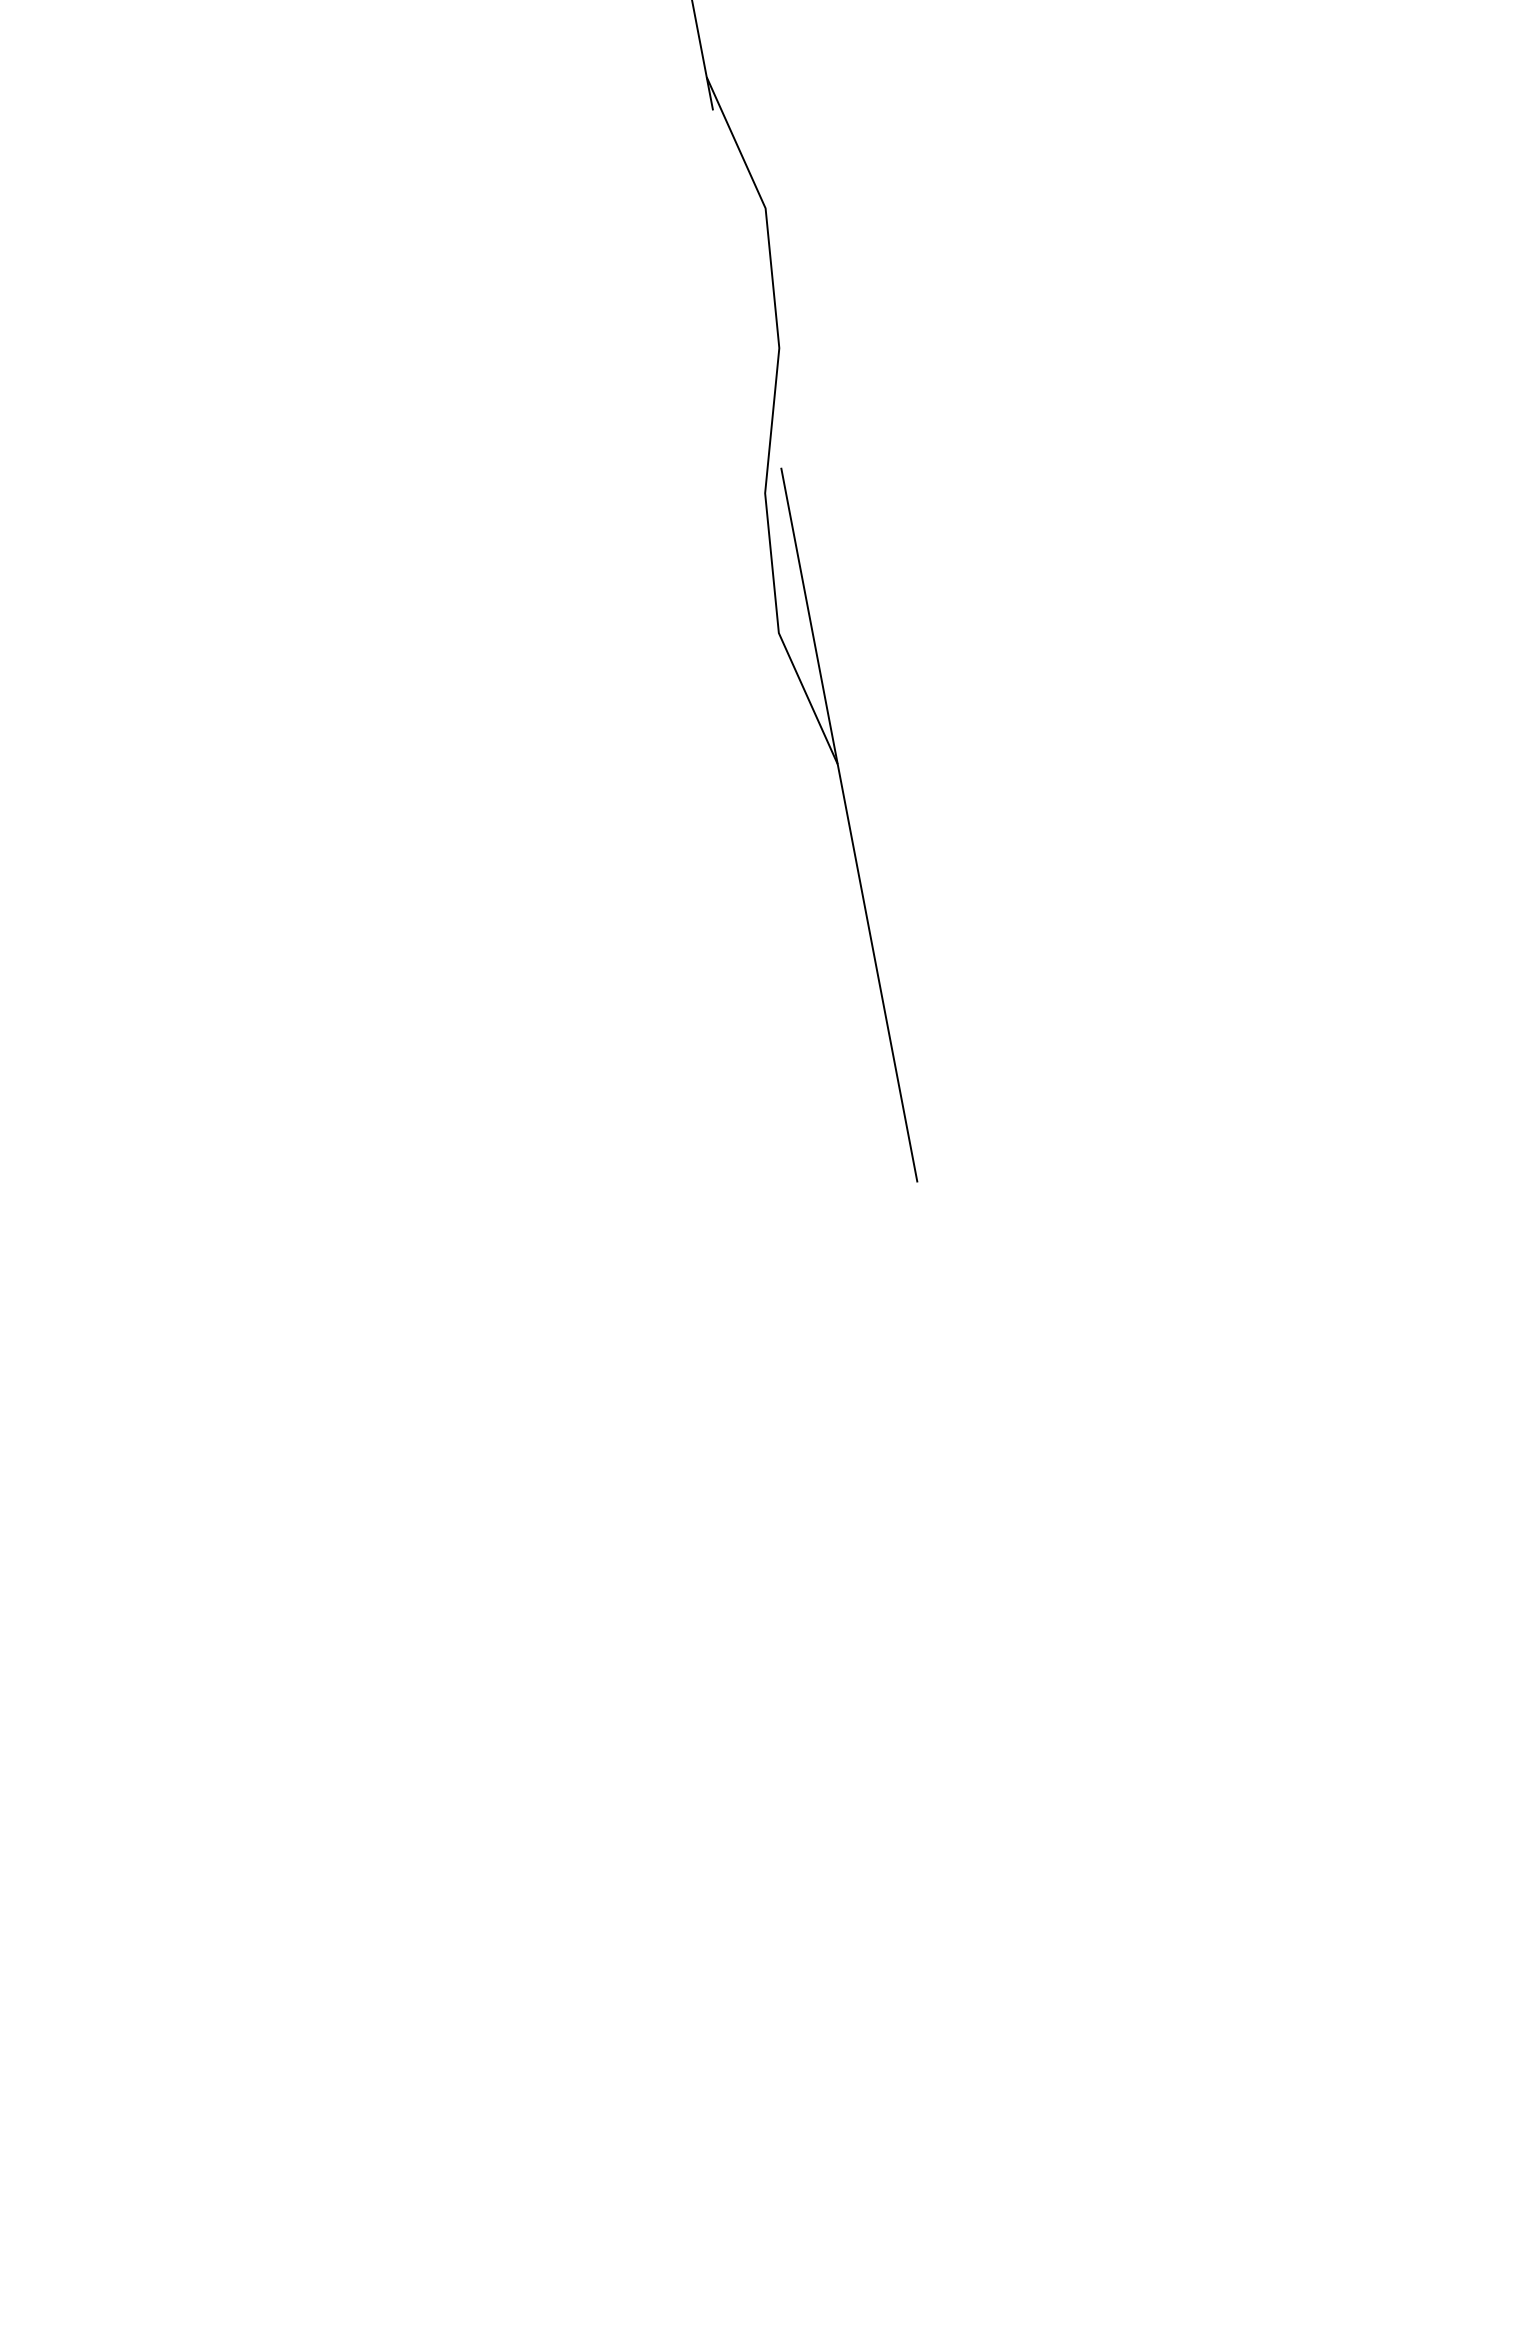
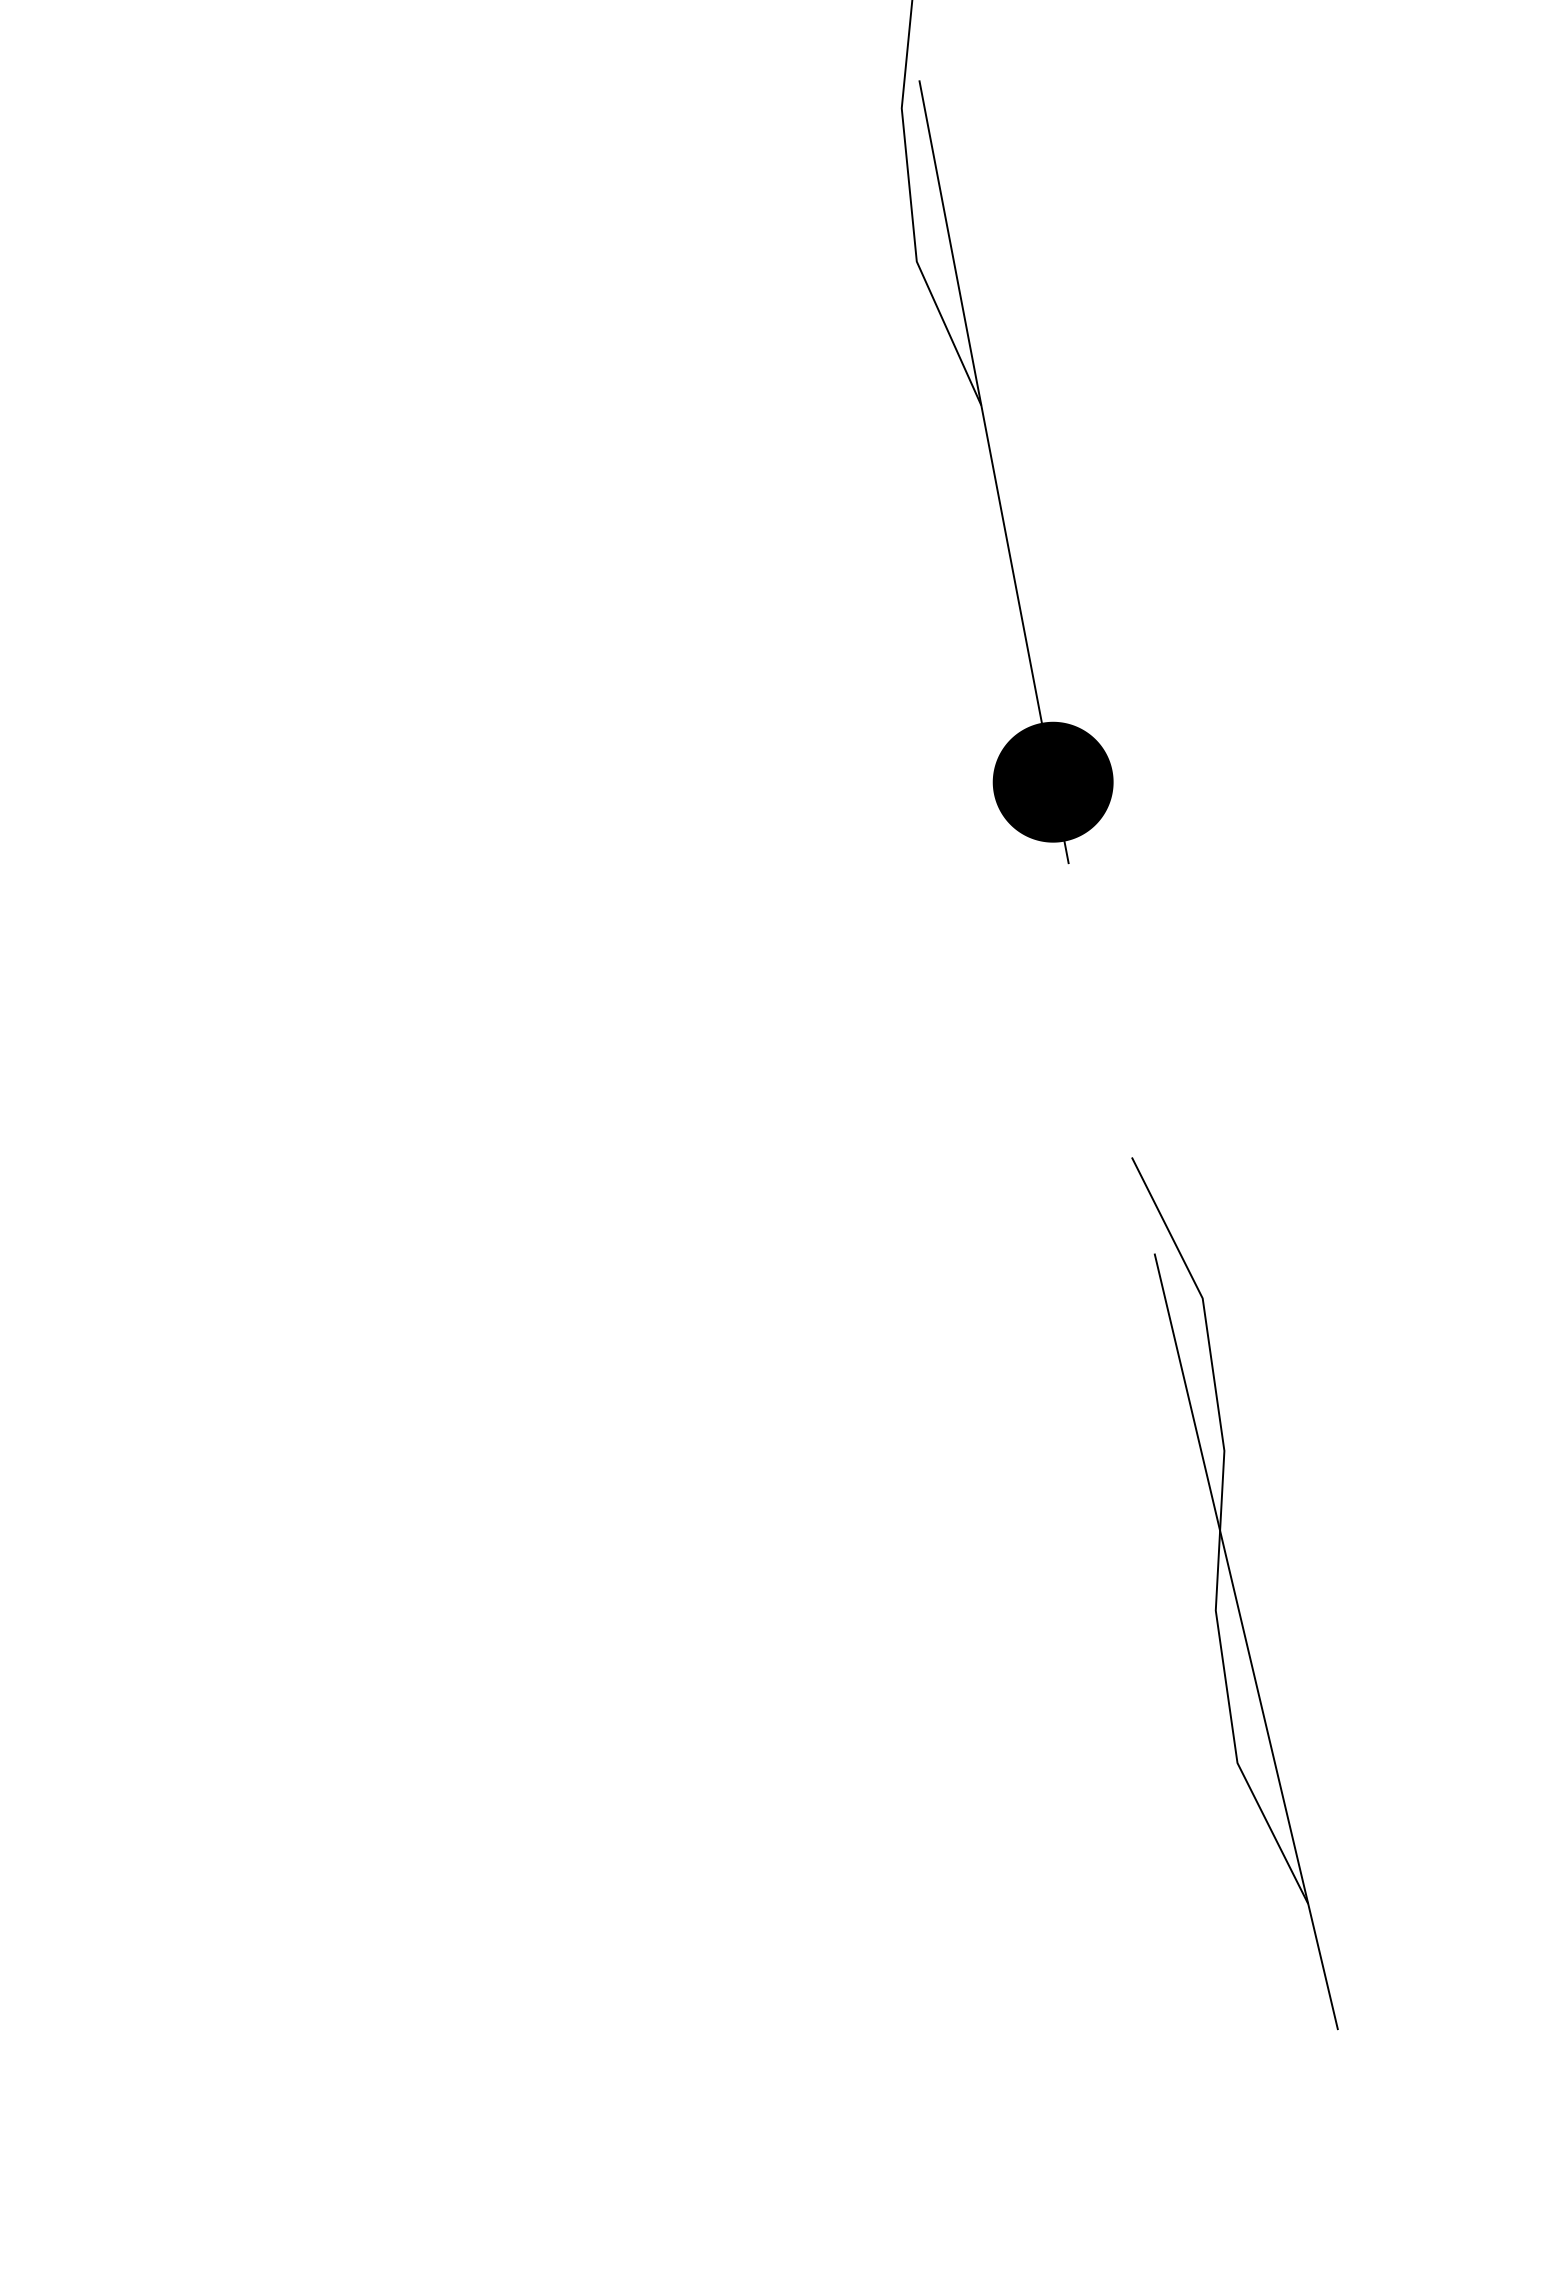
fill: (903, 1107) -> (1053, 781), added
part: (1068, 1847) -> (1234, 1593), added

